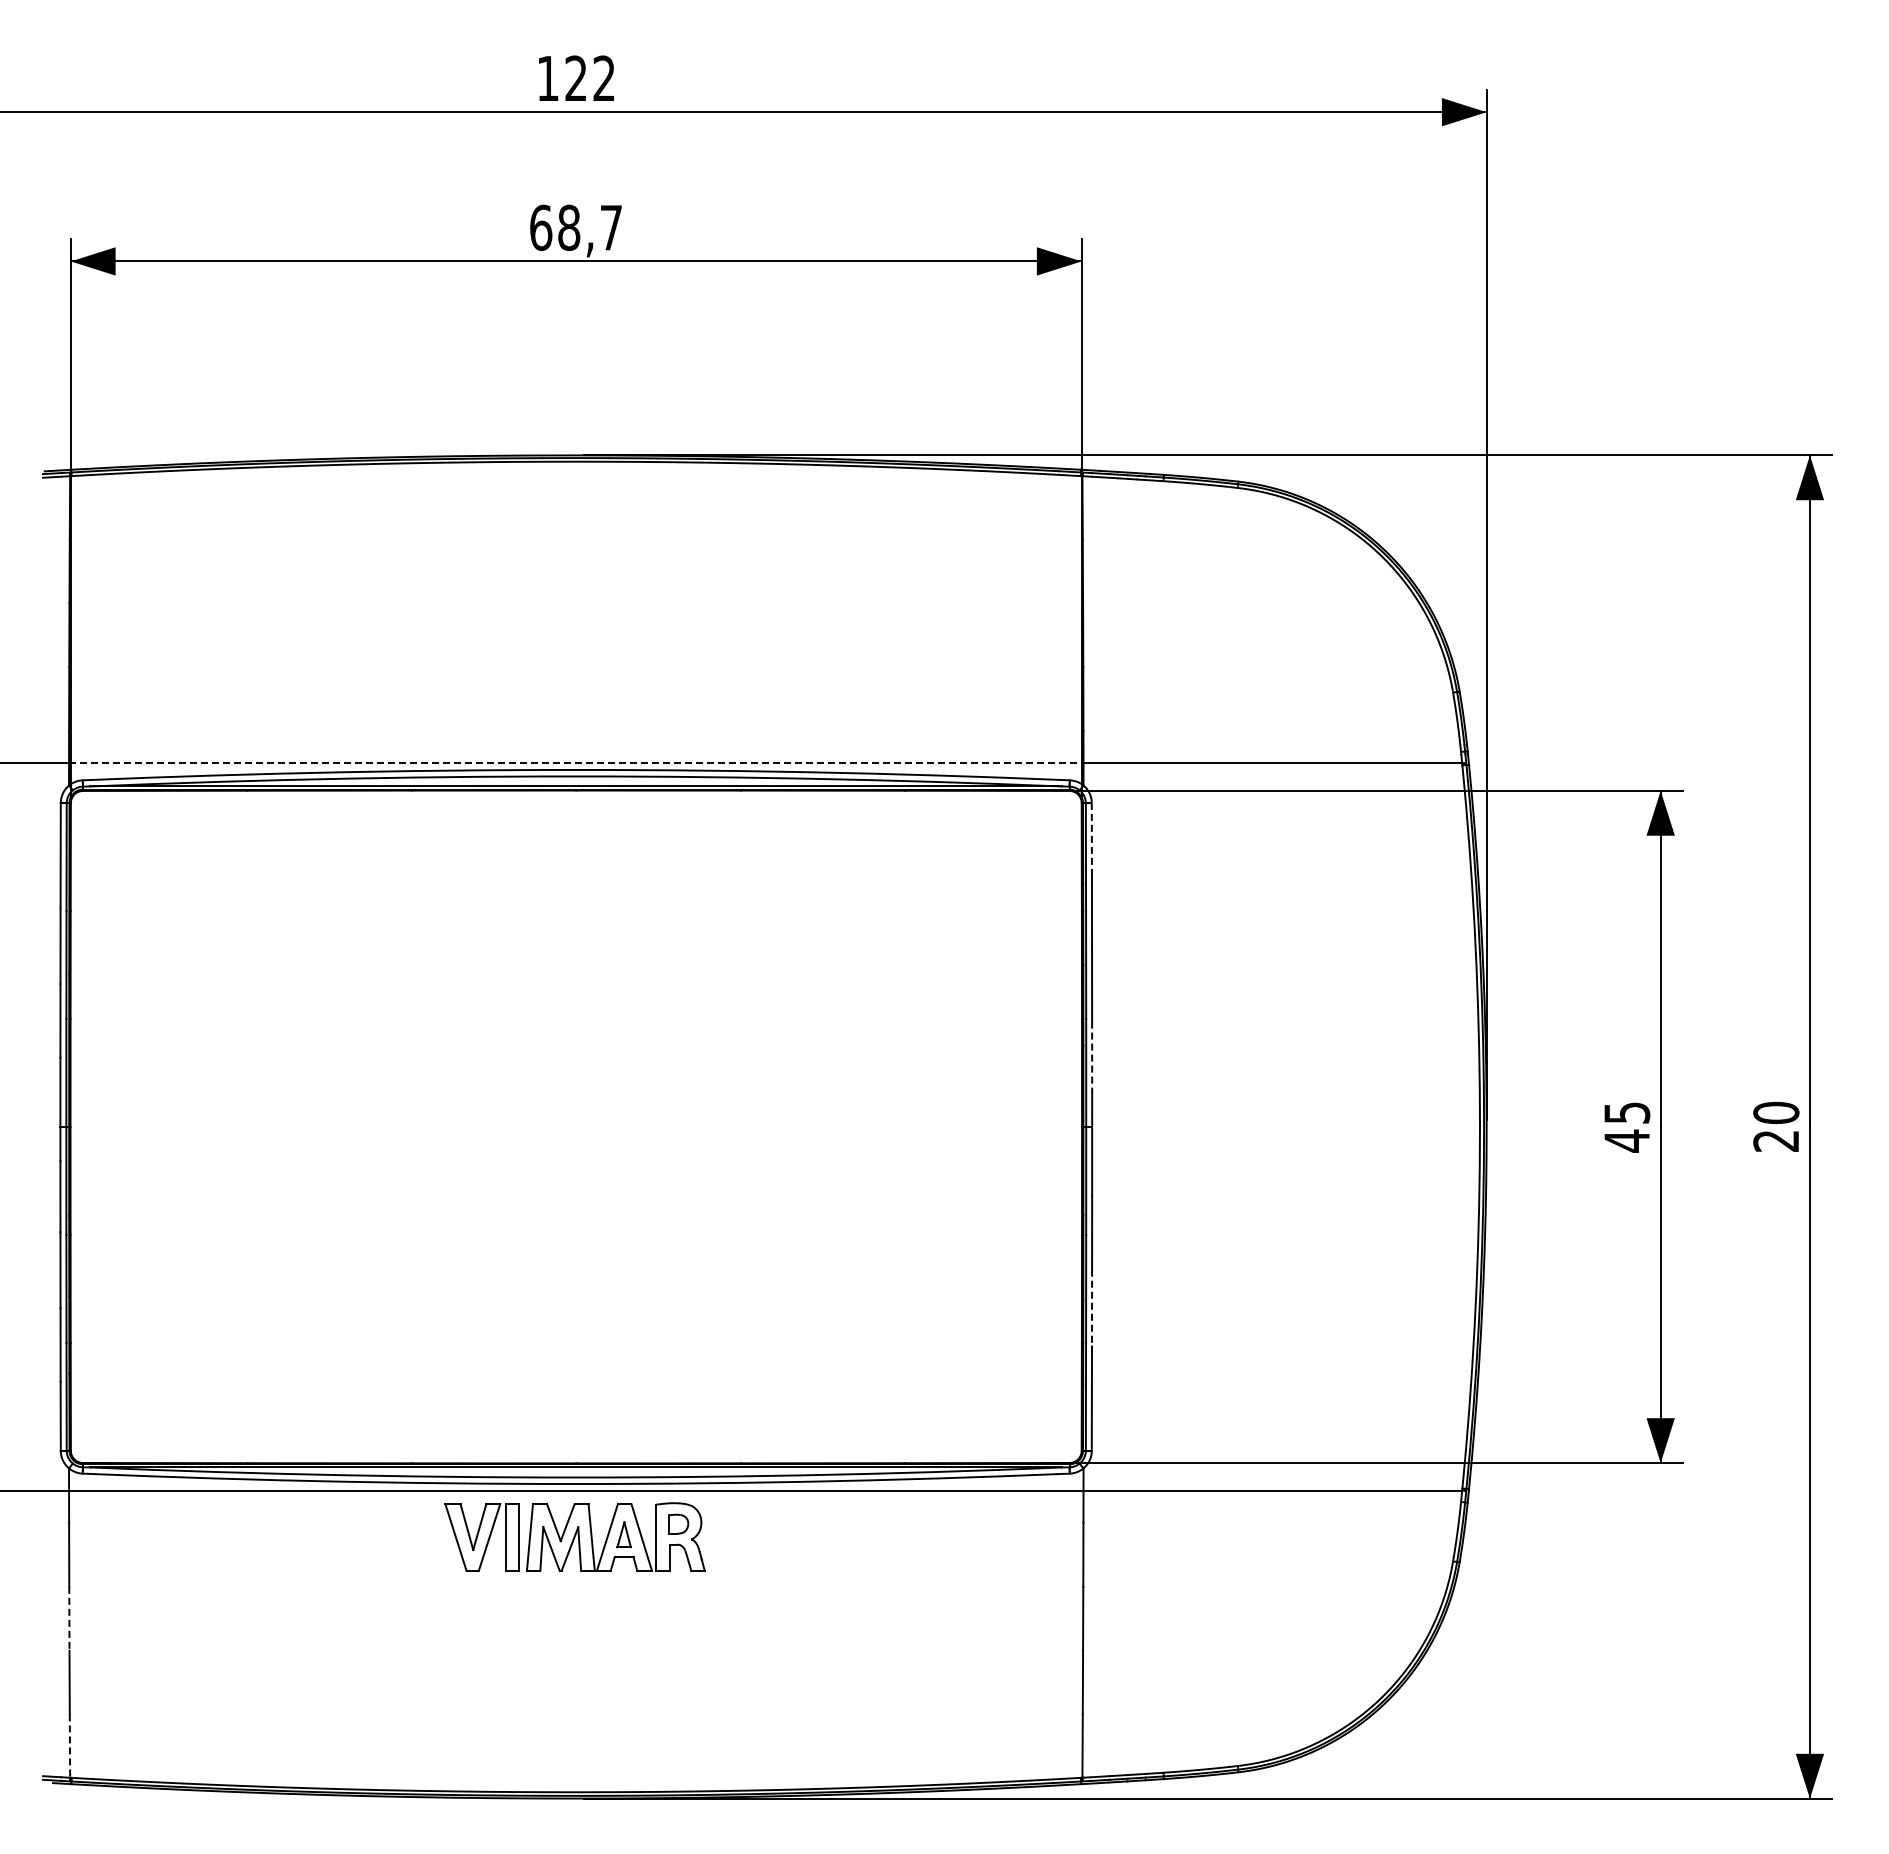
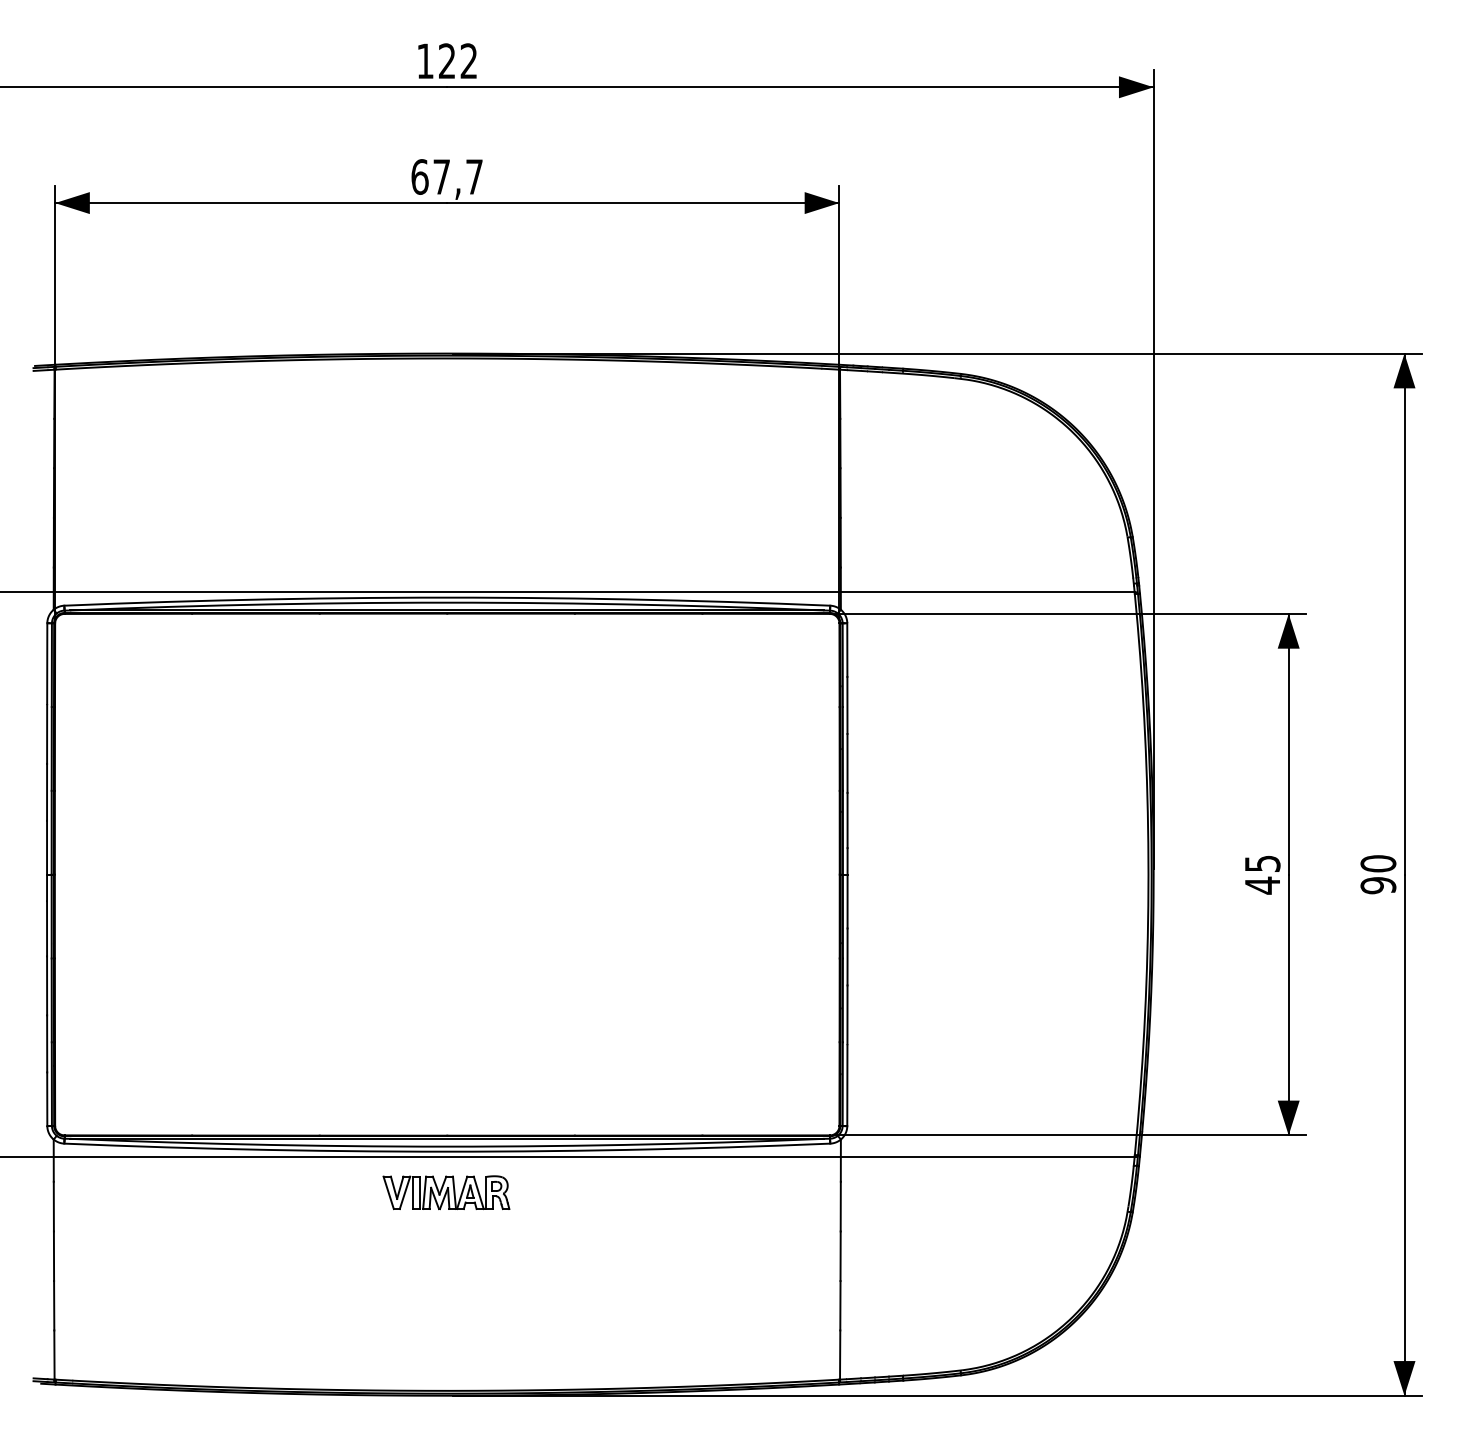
text: (569, 227) -> (442, 176), 68,7 -> 67,7
line: (576, 763) -> (447, 592), dashed -> solid
line: (1091, 837) -> (847, 650), dashed -> solid
line: (1092, 1057) -> (847, 820), dashed -> solid
text: (1776, 1141) -> (1378, 885), 20 -> 90
line: (1092, 1307) -> (847, 1014), dashed -> solid
part: (575, 1536) -> (446, 1192), size x0.62
line: (69, 1618) -> (54, 1256), dashed -> solid
line: (69, 1746) -> (54, 1355), dashed -> solid

